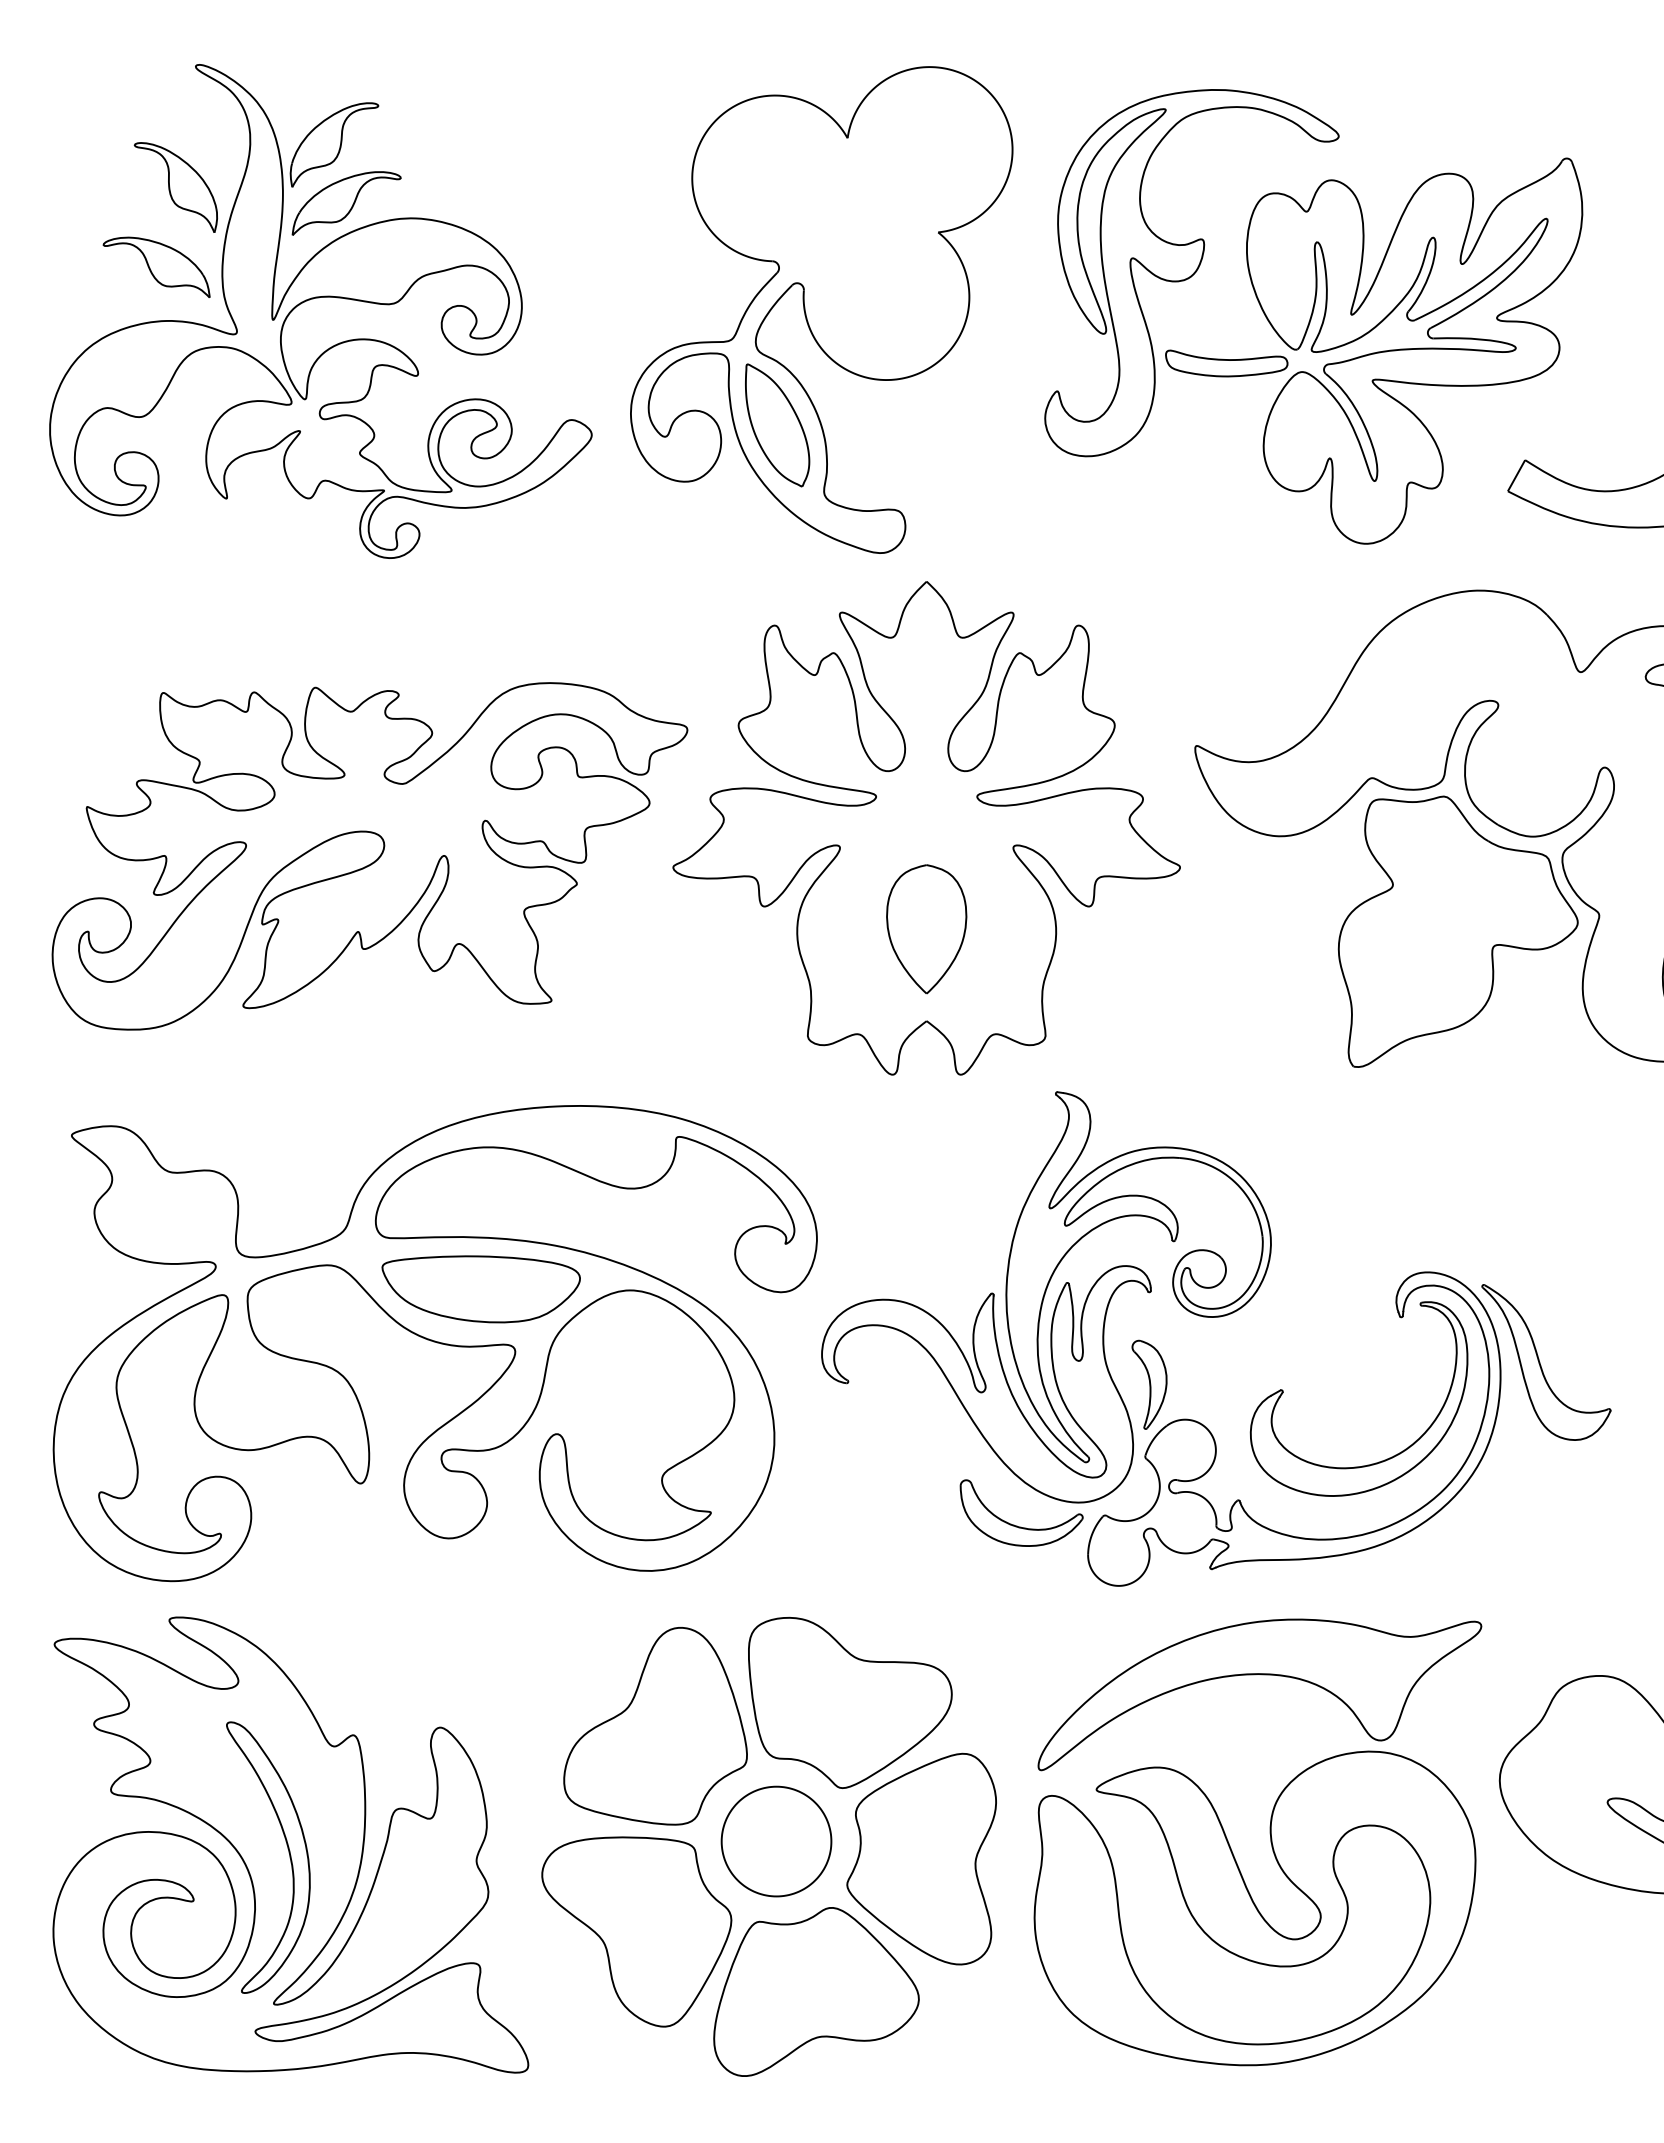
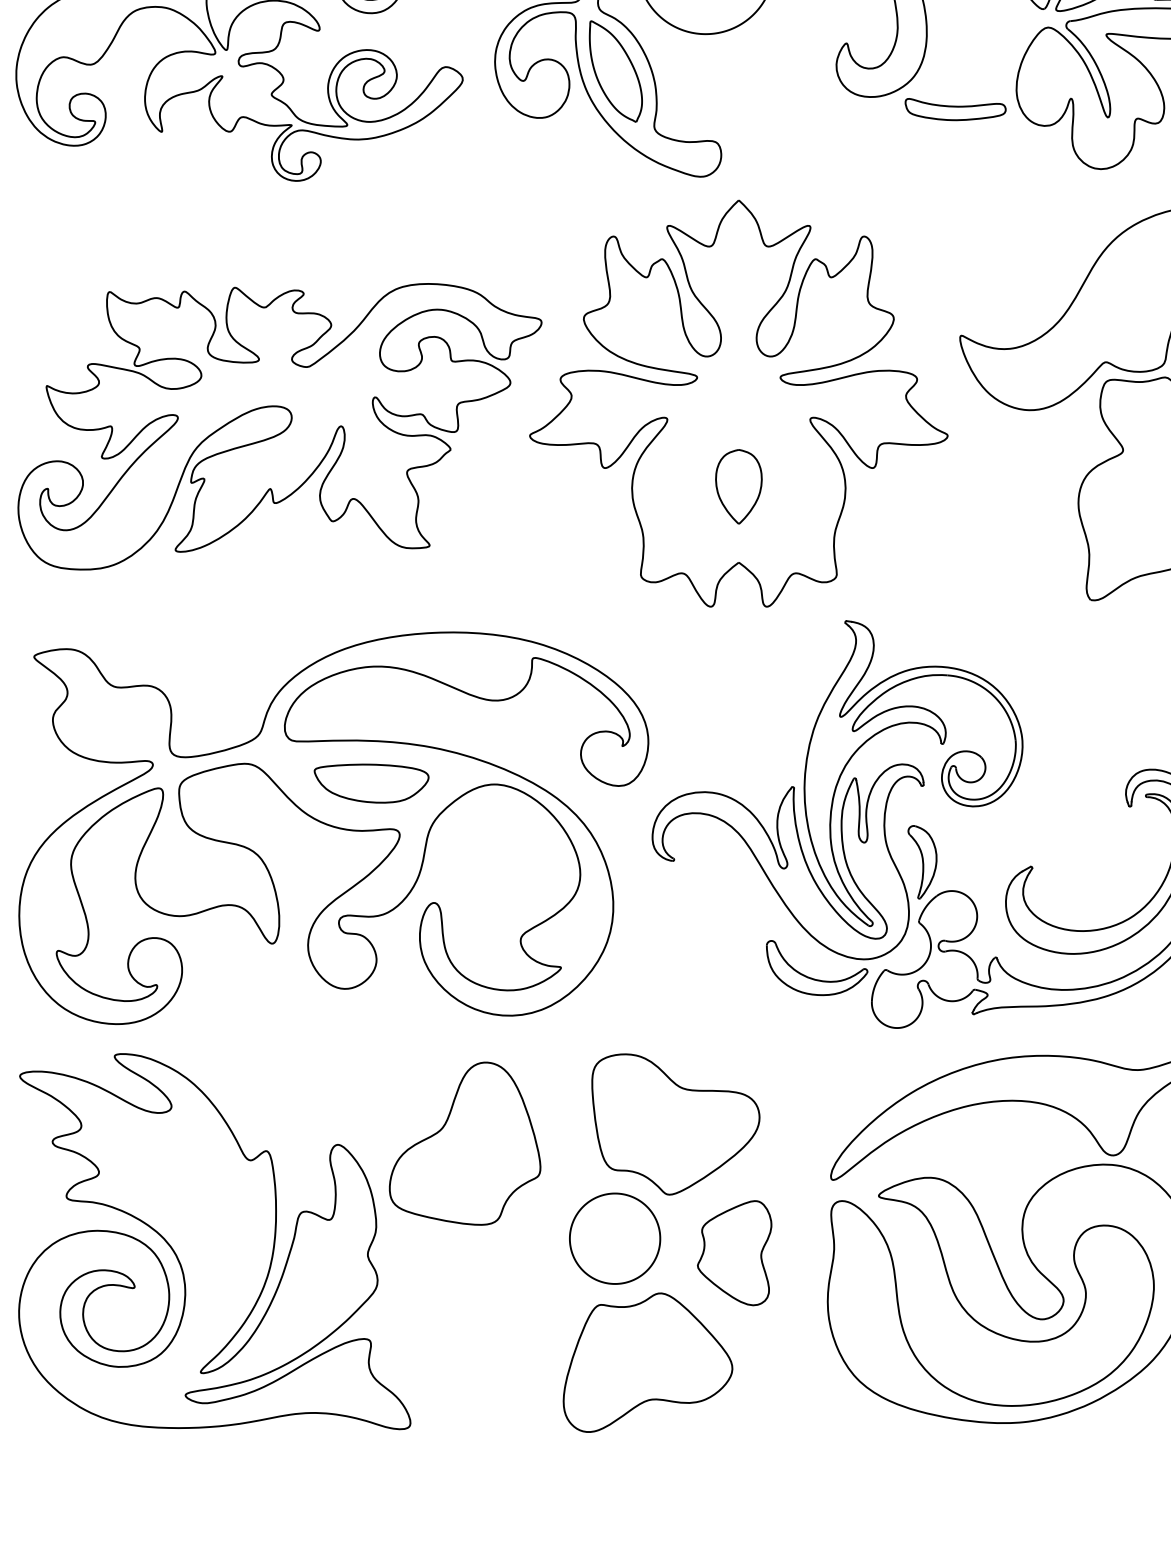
part: (1226, 363) -> (955, 109), moved
part: (926, 929) -> (738, 487), size x0.7
part: (480, 1289) -> (371, 783), size x0.7
part: (655, 1726) -> (465, 1143), moved
part: (288, 1853) -> (212, 1248), removed
part: (921, 1858) -> (734, 1252), size x0.6
part: (636, 1931) -> (499, 1312), removed

